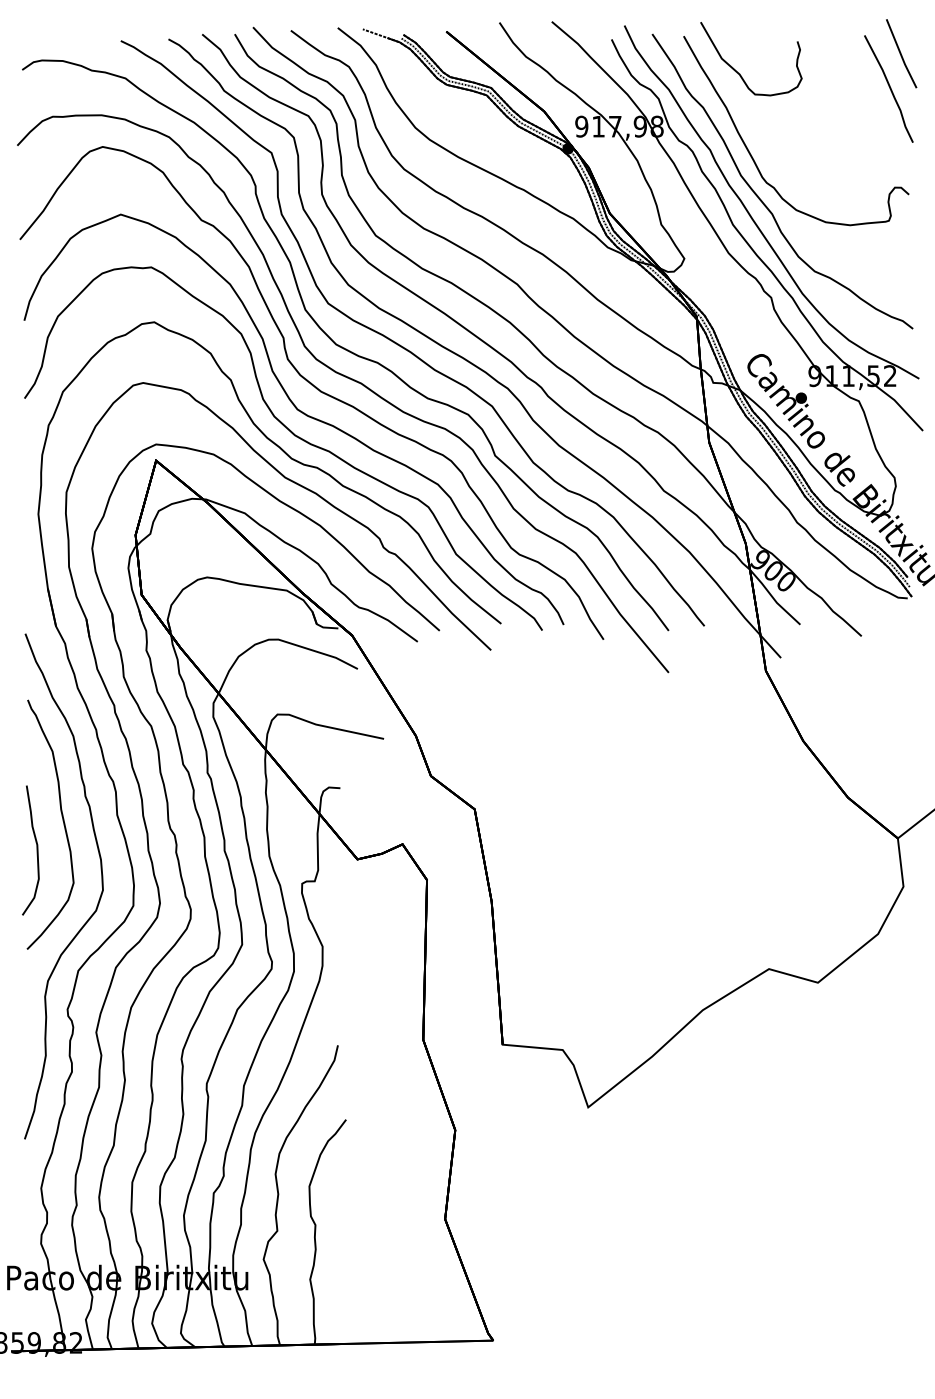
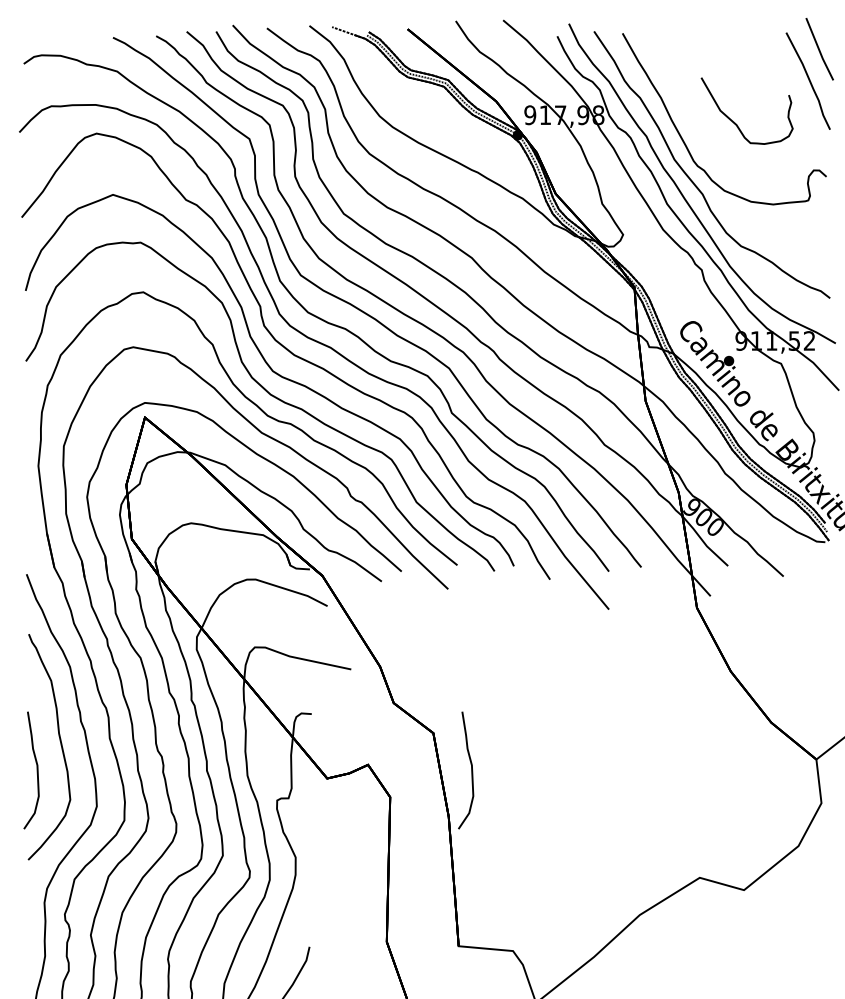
curve: (740, 73) -> (737, 124), moved
part: (510, 850) -> (465, 770), added

